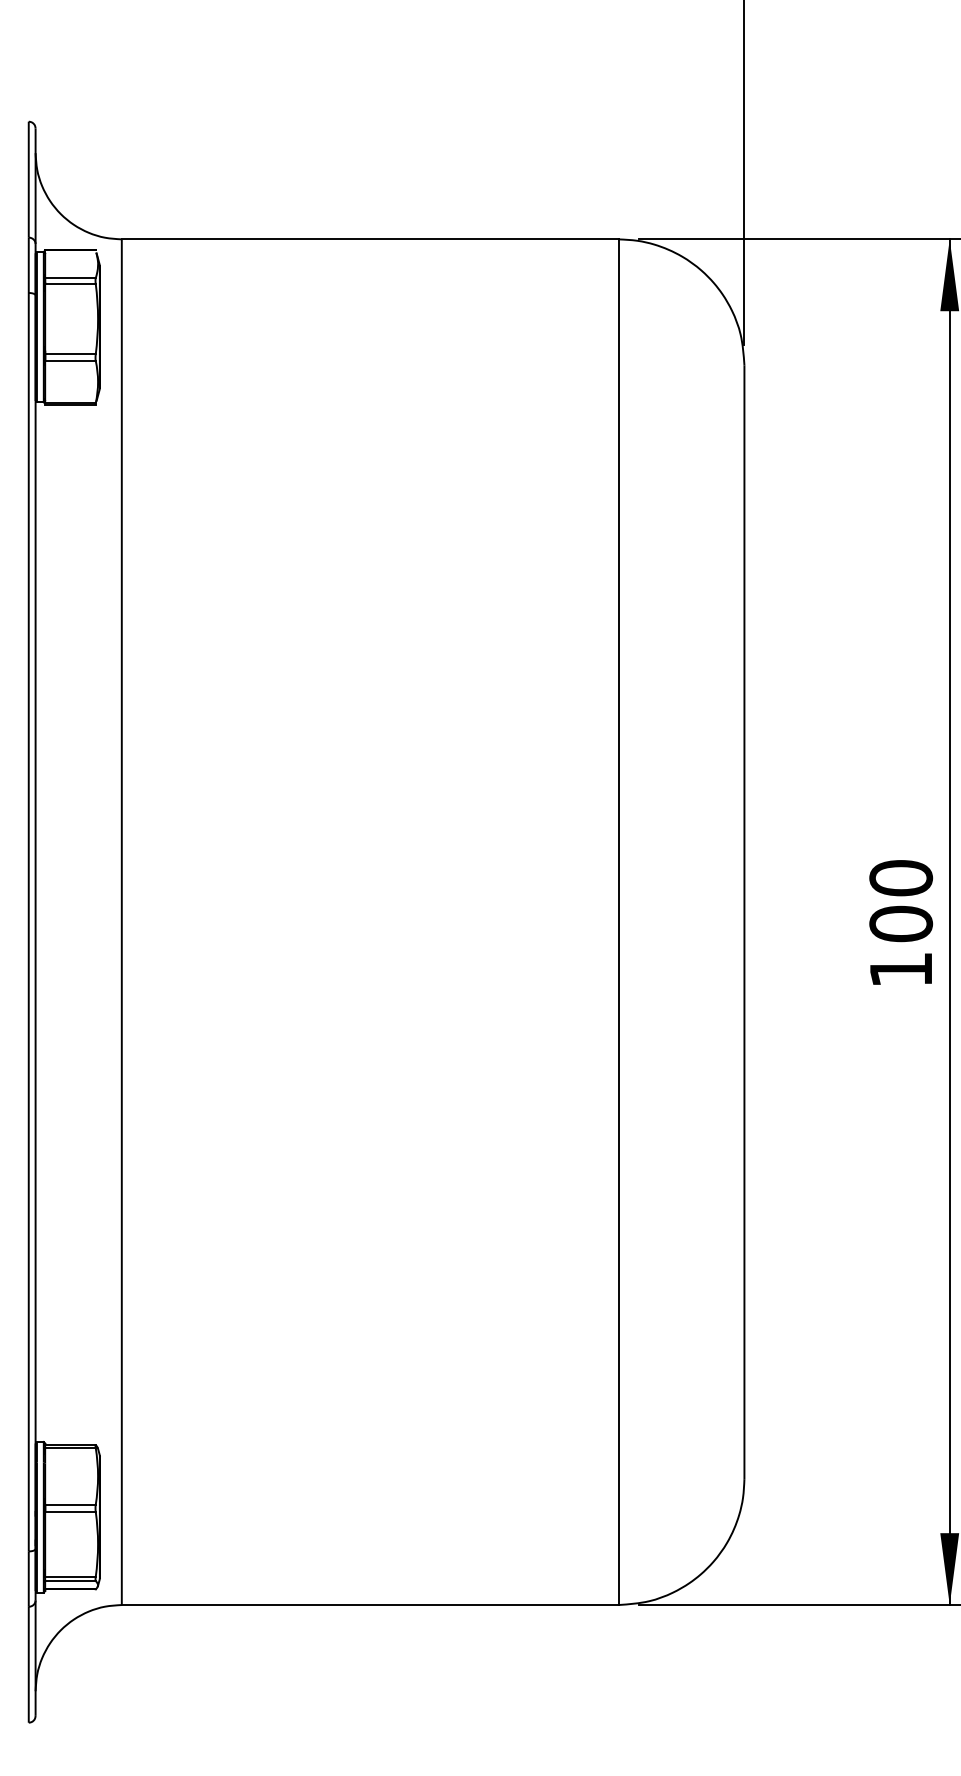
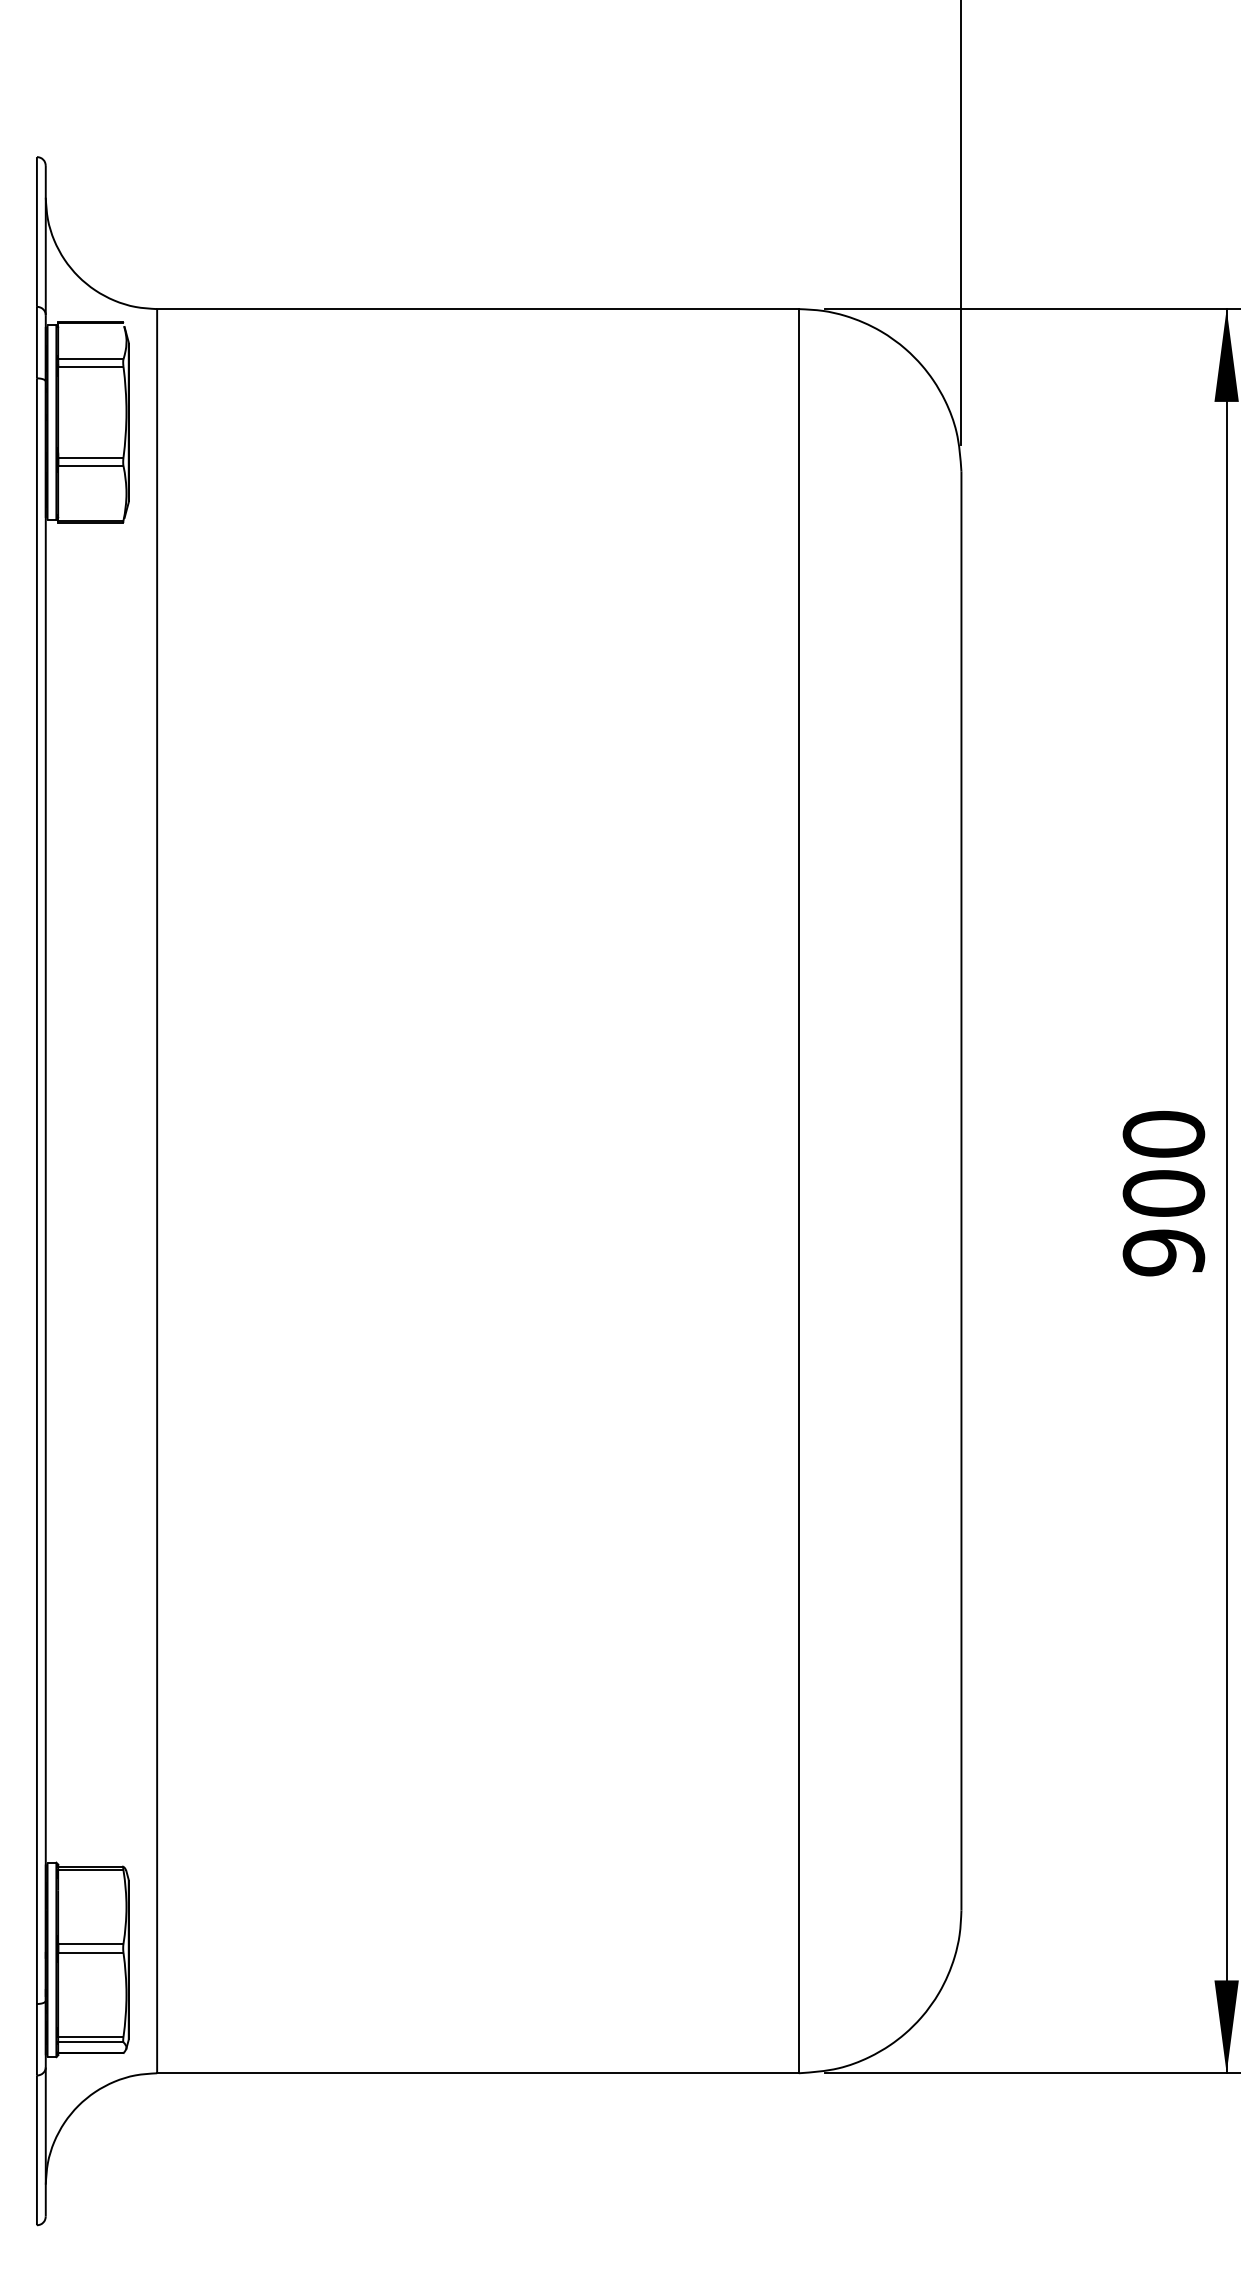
text: (901, 970) -> (1164, 1253), 100 -> 900

